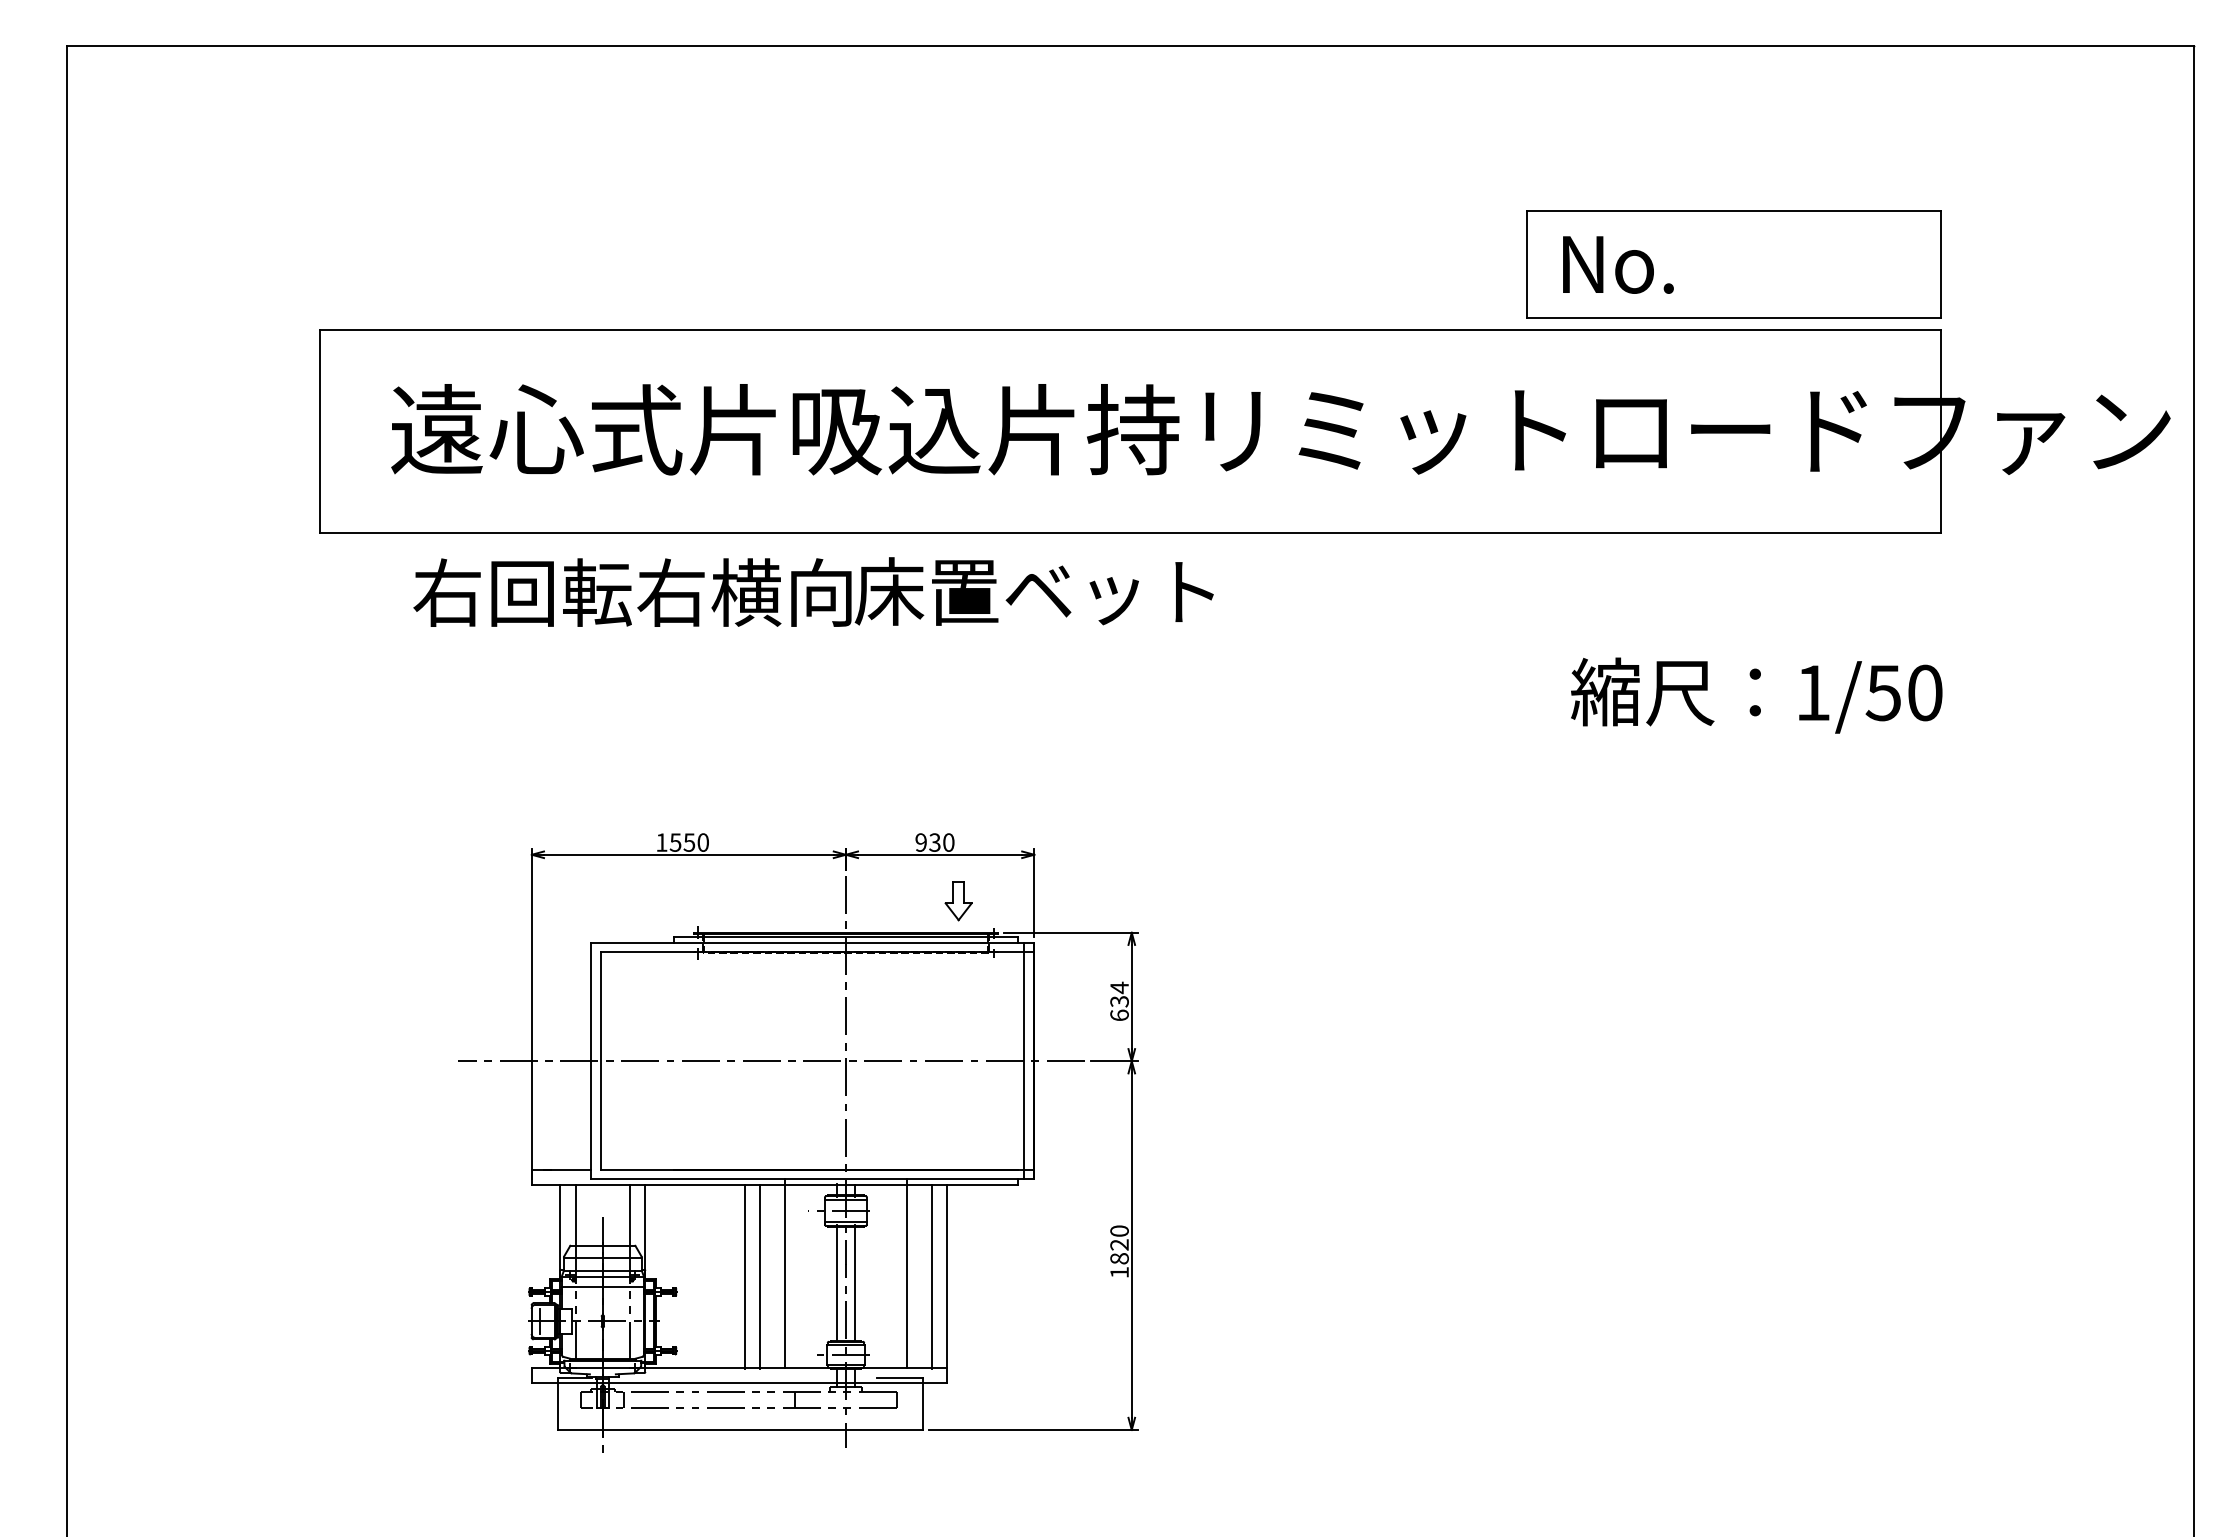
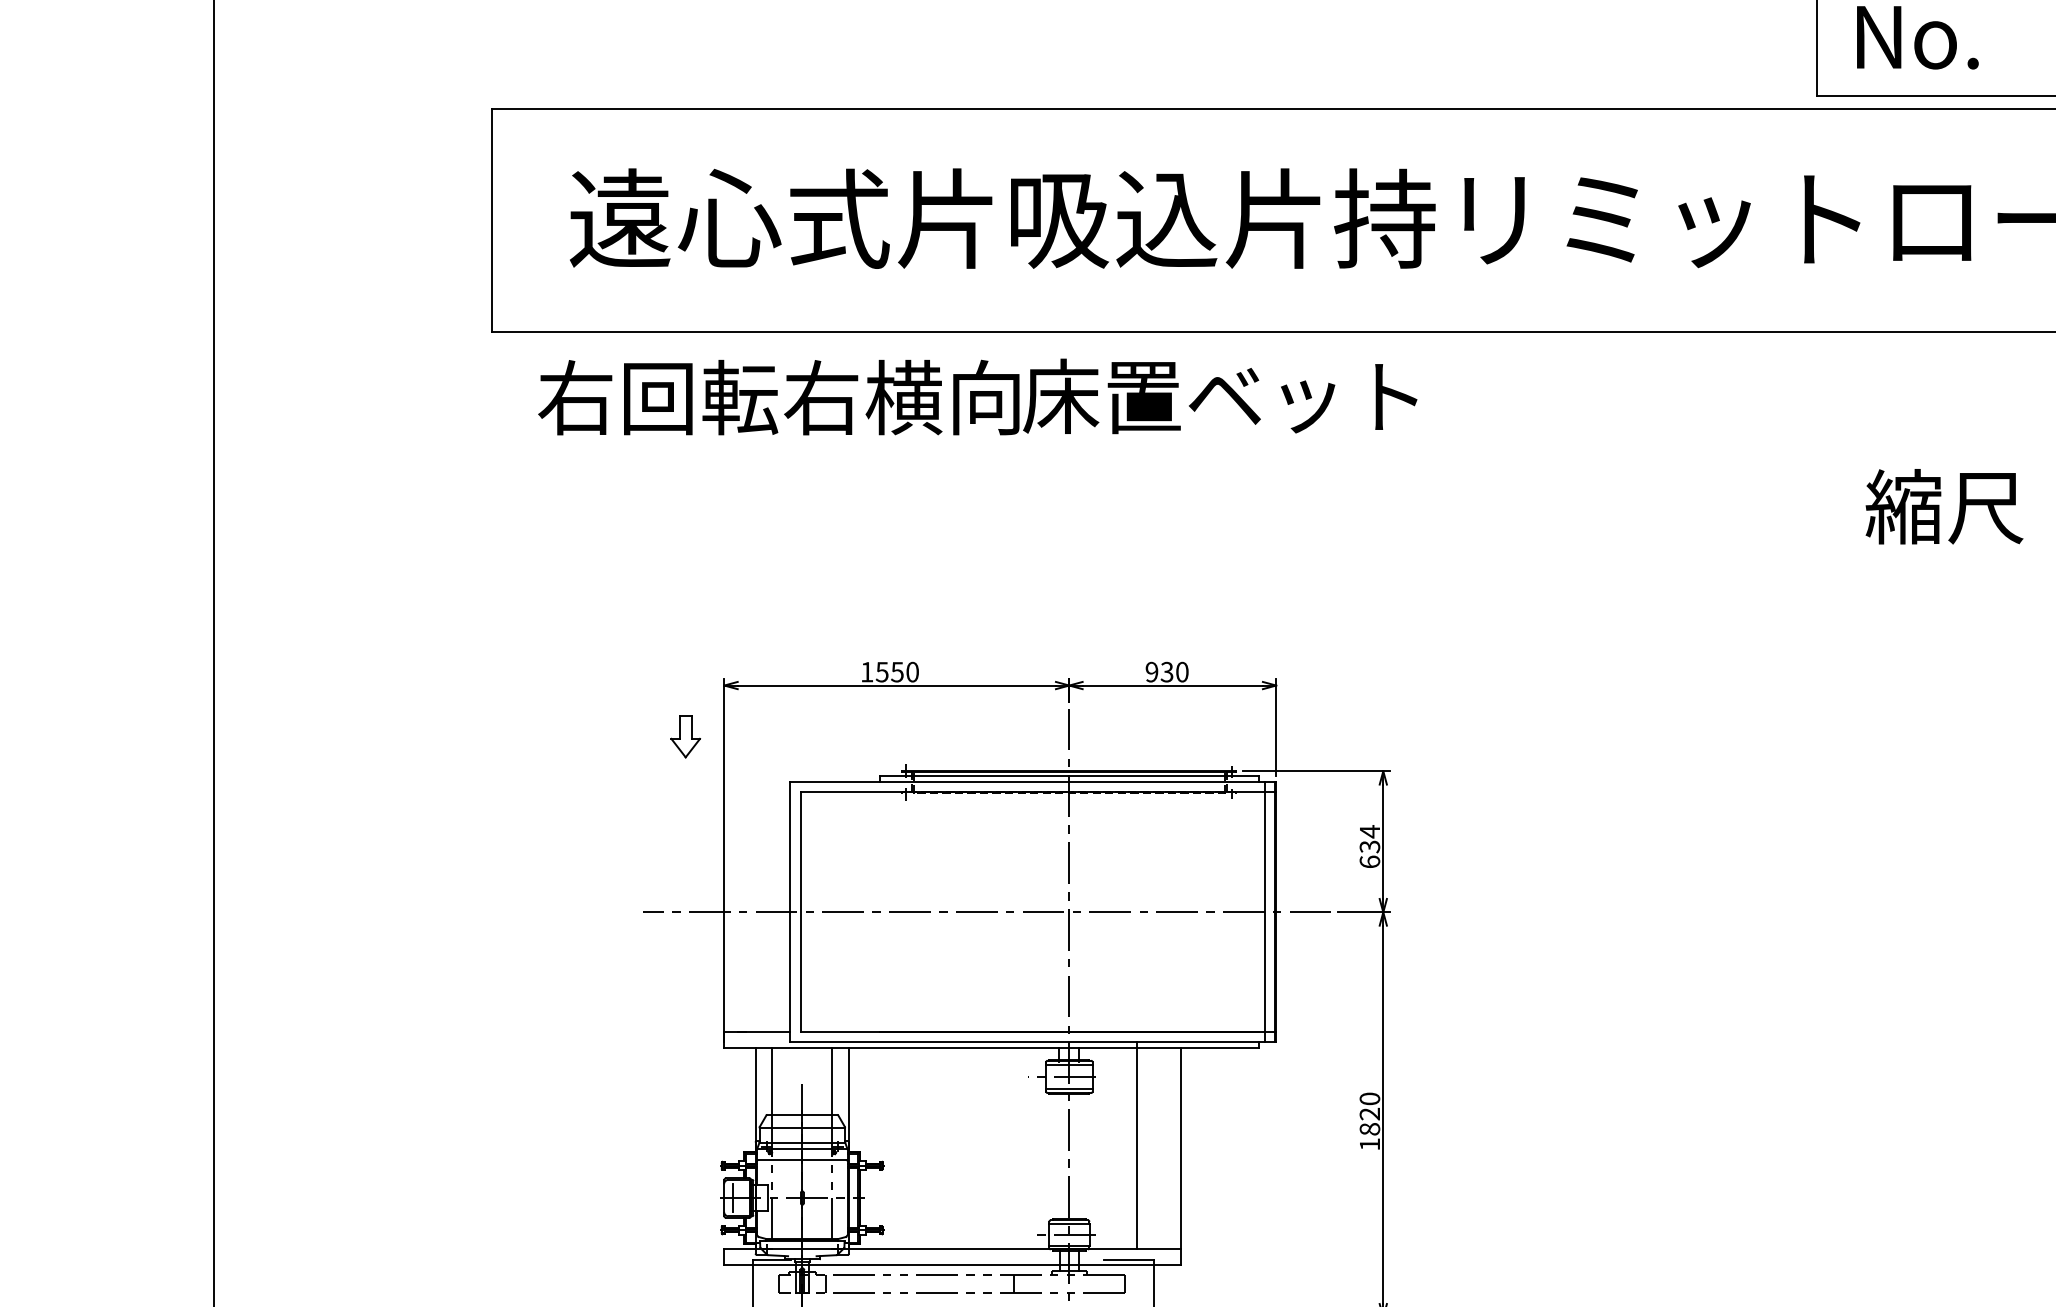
text: (813, 591) -> (977, 396), moved
part: (958, 901) -> (685, 736), moved
line: (784, 1273) -> (1001, 1145), removed
line: (744, 1276) -> (957, 1148), removed
line: (759, 1276) -> (974, 1148), removed
line: (932, 1276) -> (1164, 1148), removed
line: (836, 1282) -> (1058, 1155), removed
line: (855, 1282) -> (1079, 1155), removed

